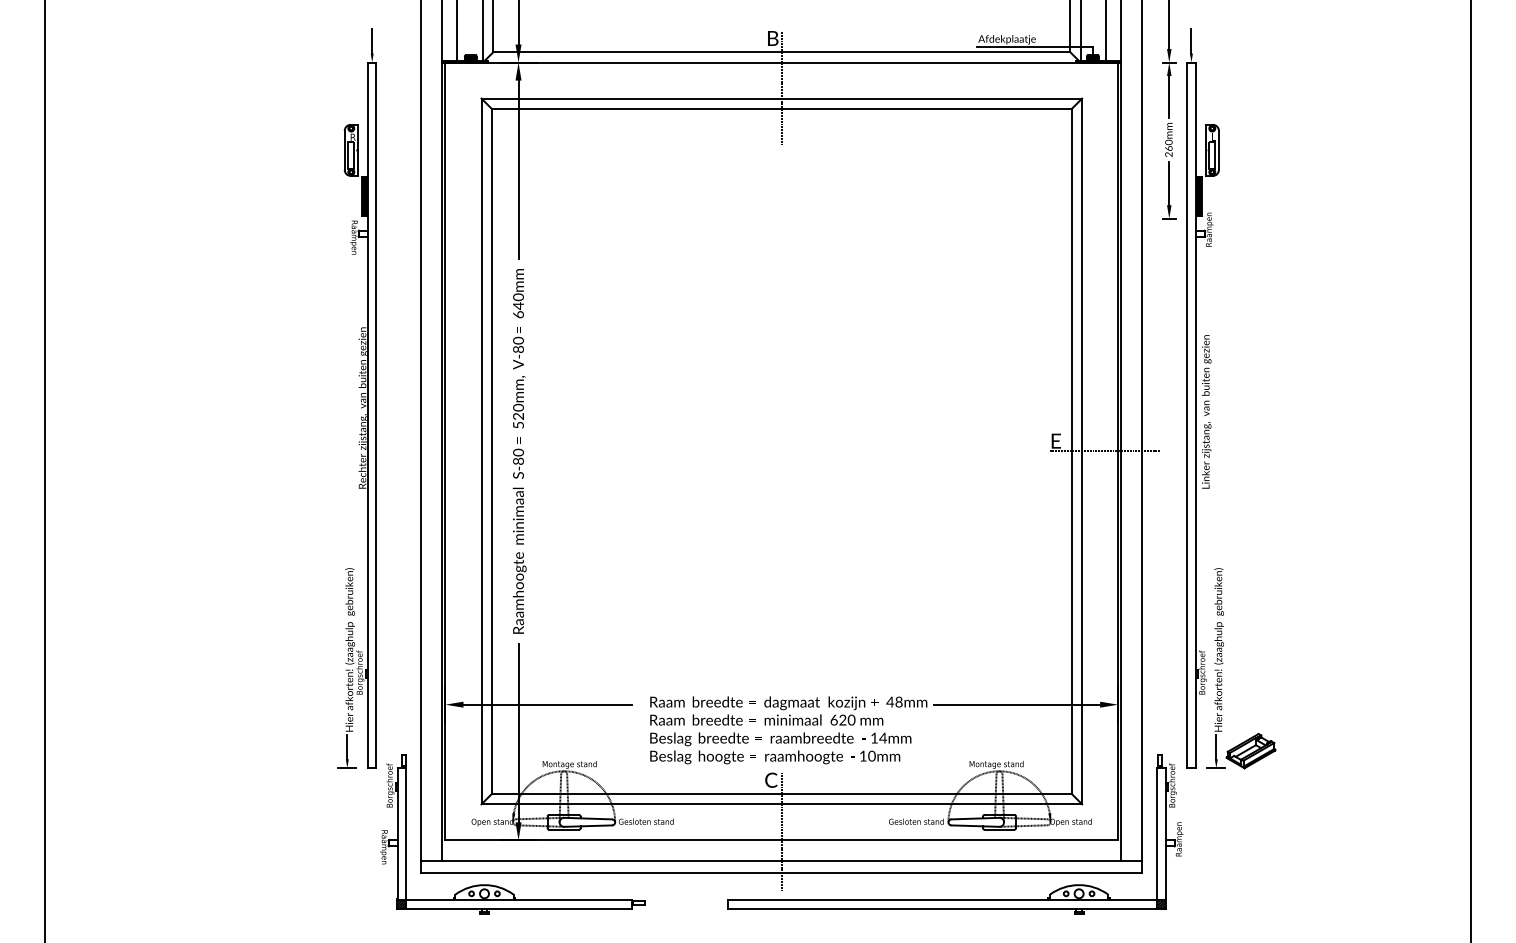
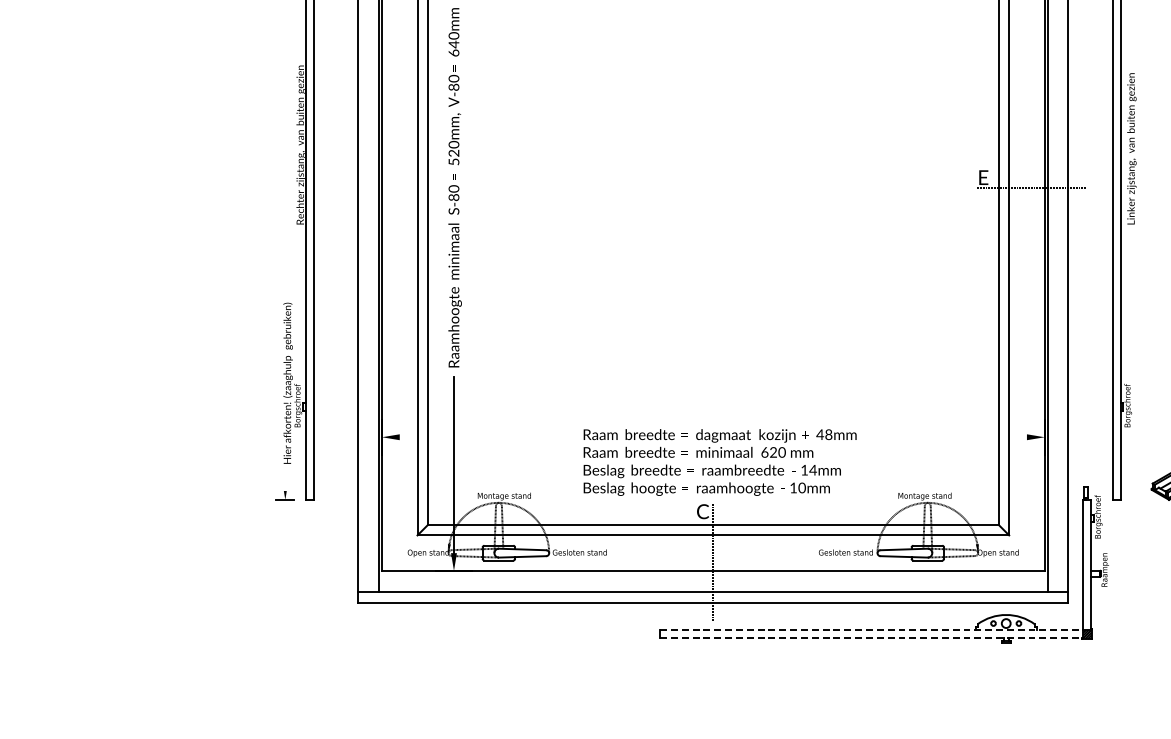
part: (1215, 668) -> (1140, 401), removed
line: (547, 704) -> (482, 437), removed
line: (1016, 704) -> (944, 437), removed
line: (347, 747) -> (285, 479), removed
part: (500, 886) -> (436, 616), removed
line: (942, 900) -> (871, 630), solid -> dashed
line: (942, 908) -> (871, 638), solid -> dashed

